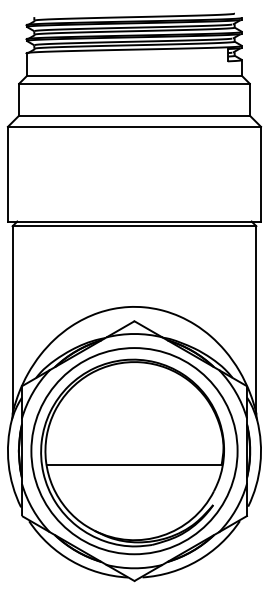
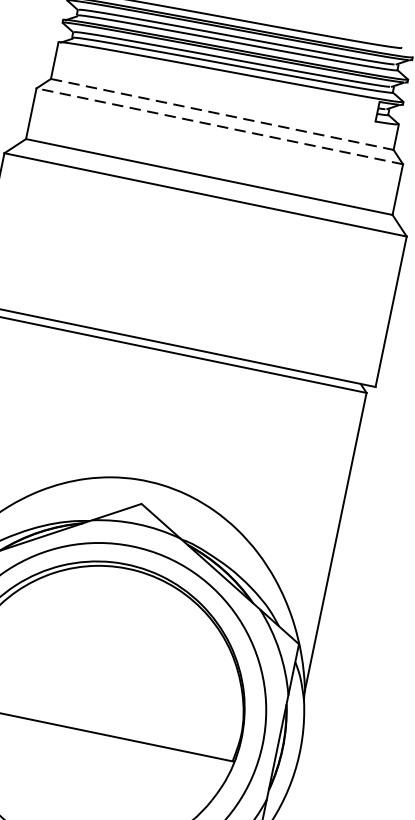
line: (134, 76) -> (222, 114), solid -> dashed
line: (133, 83) -> (218, 125), solid -> dashed

